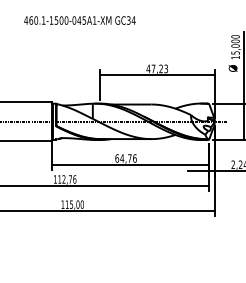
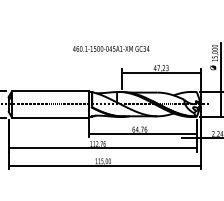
text: (80, 19) -> (111, 48), moved

